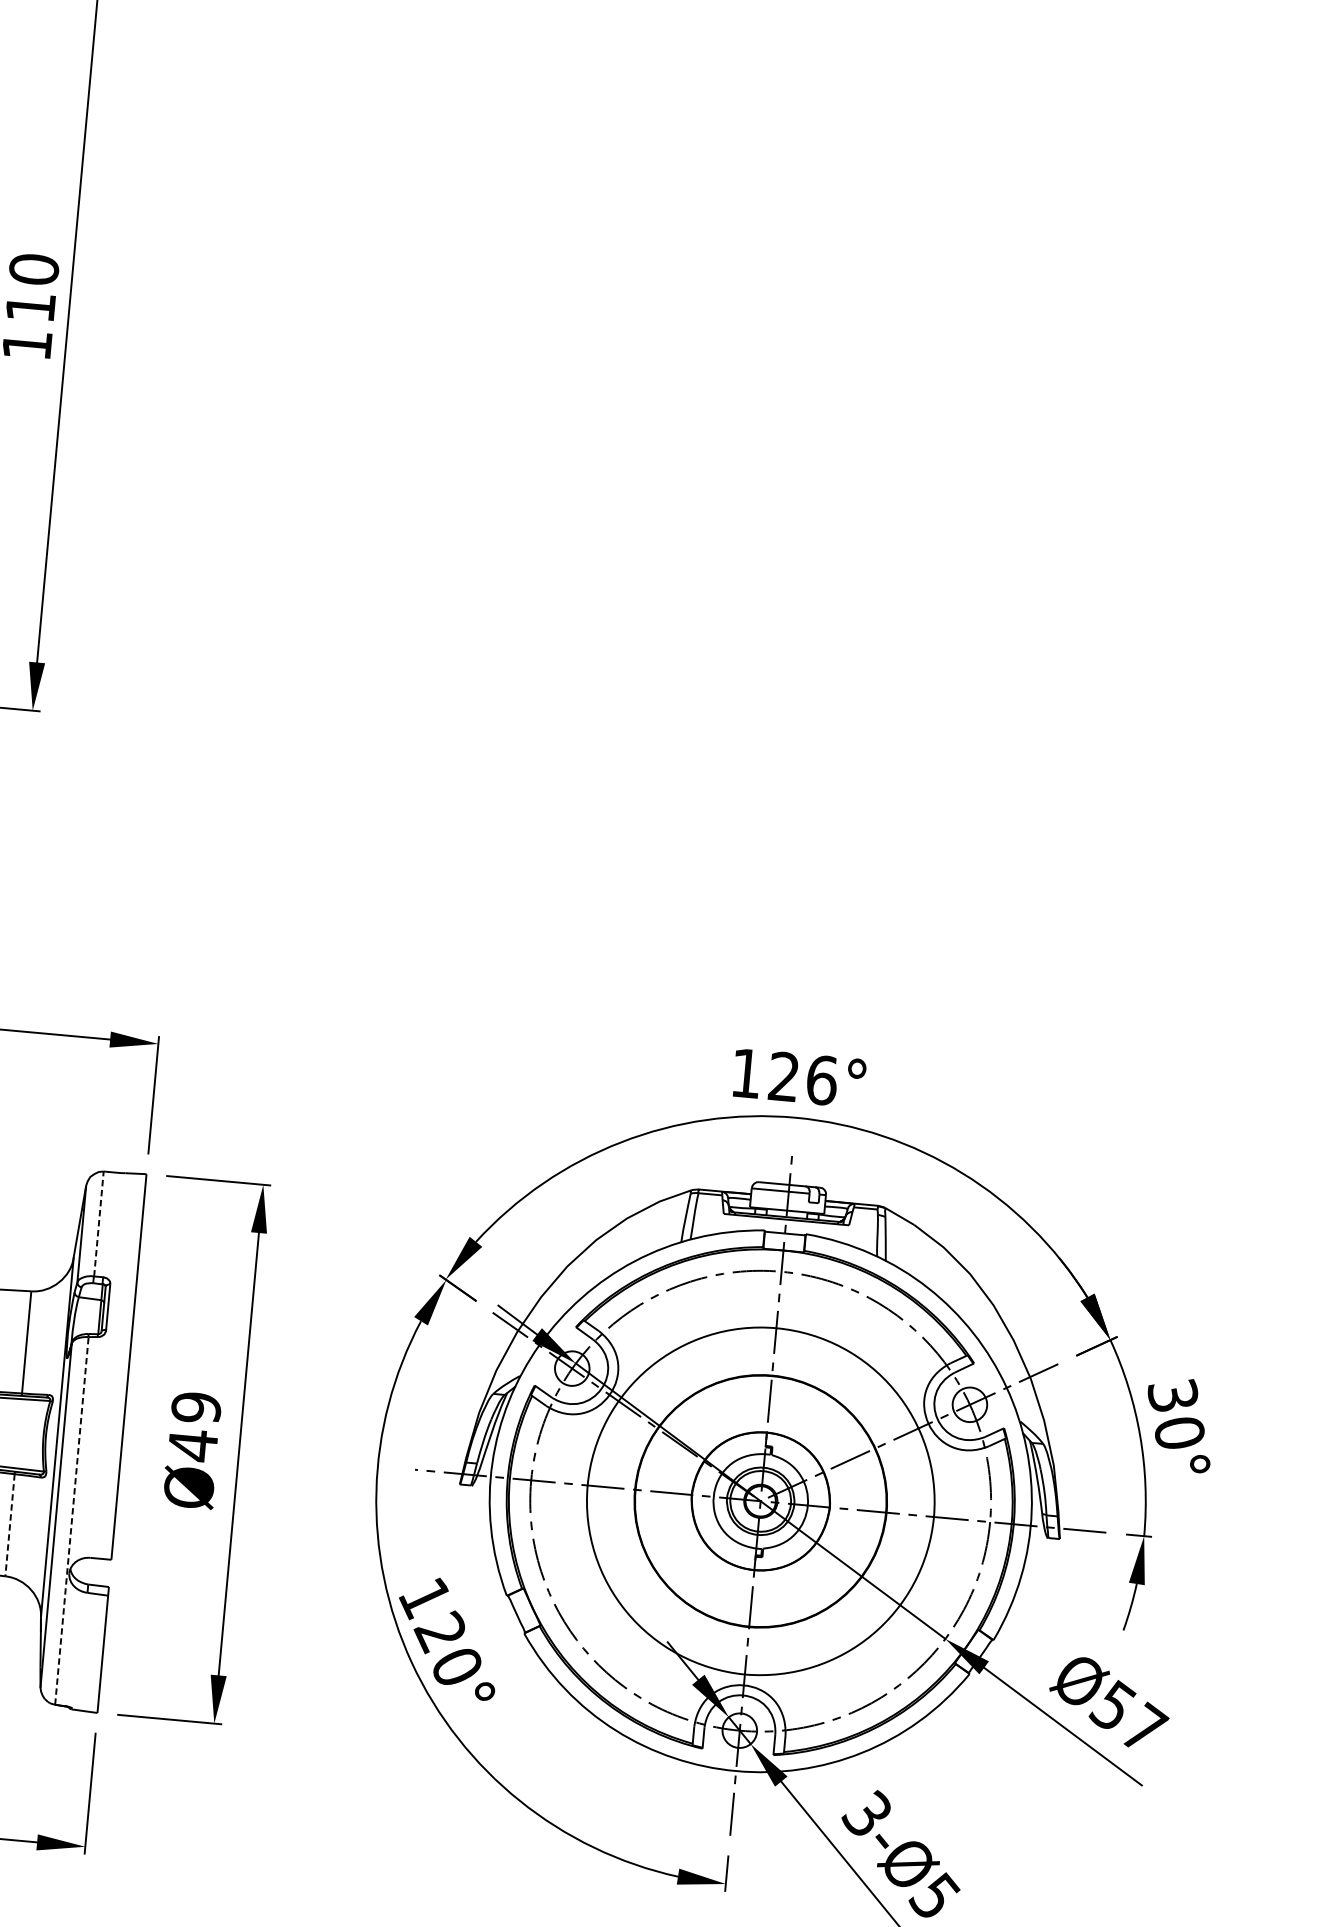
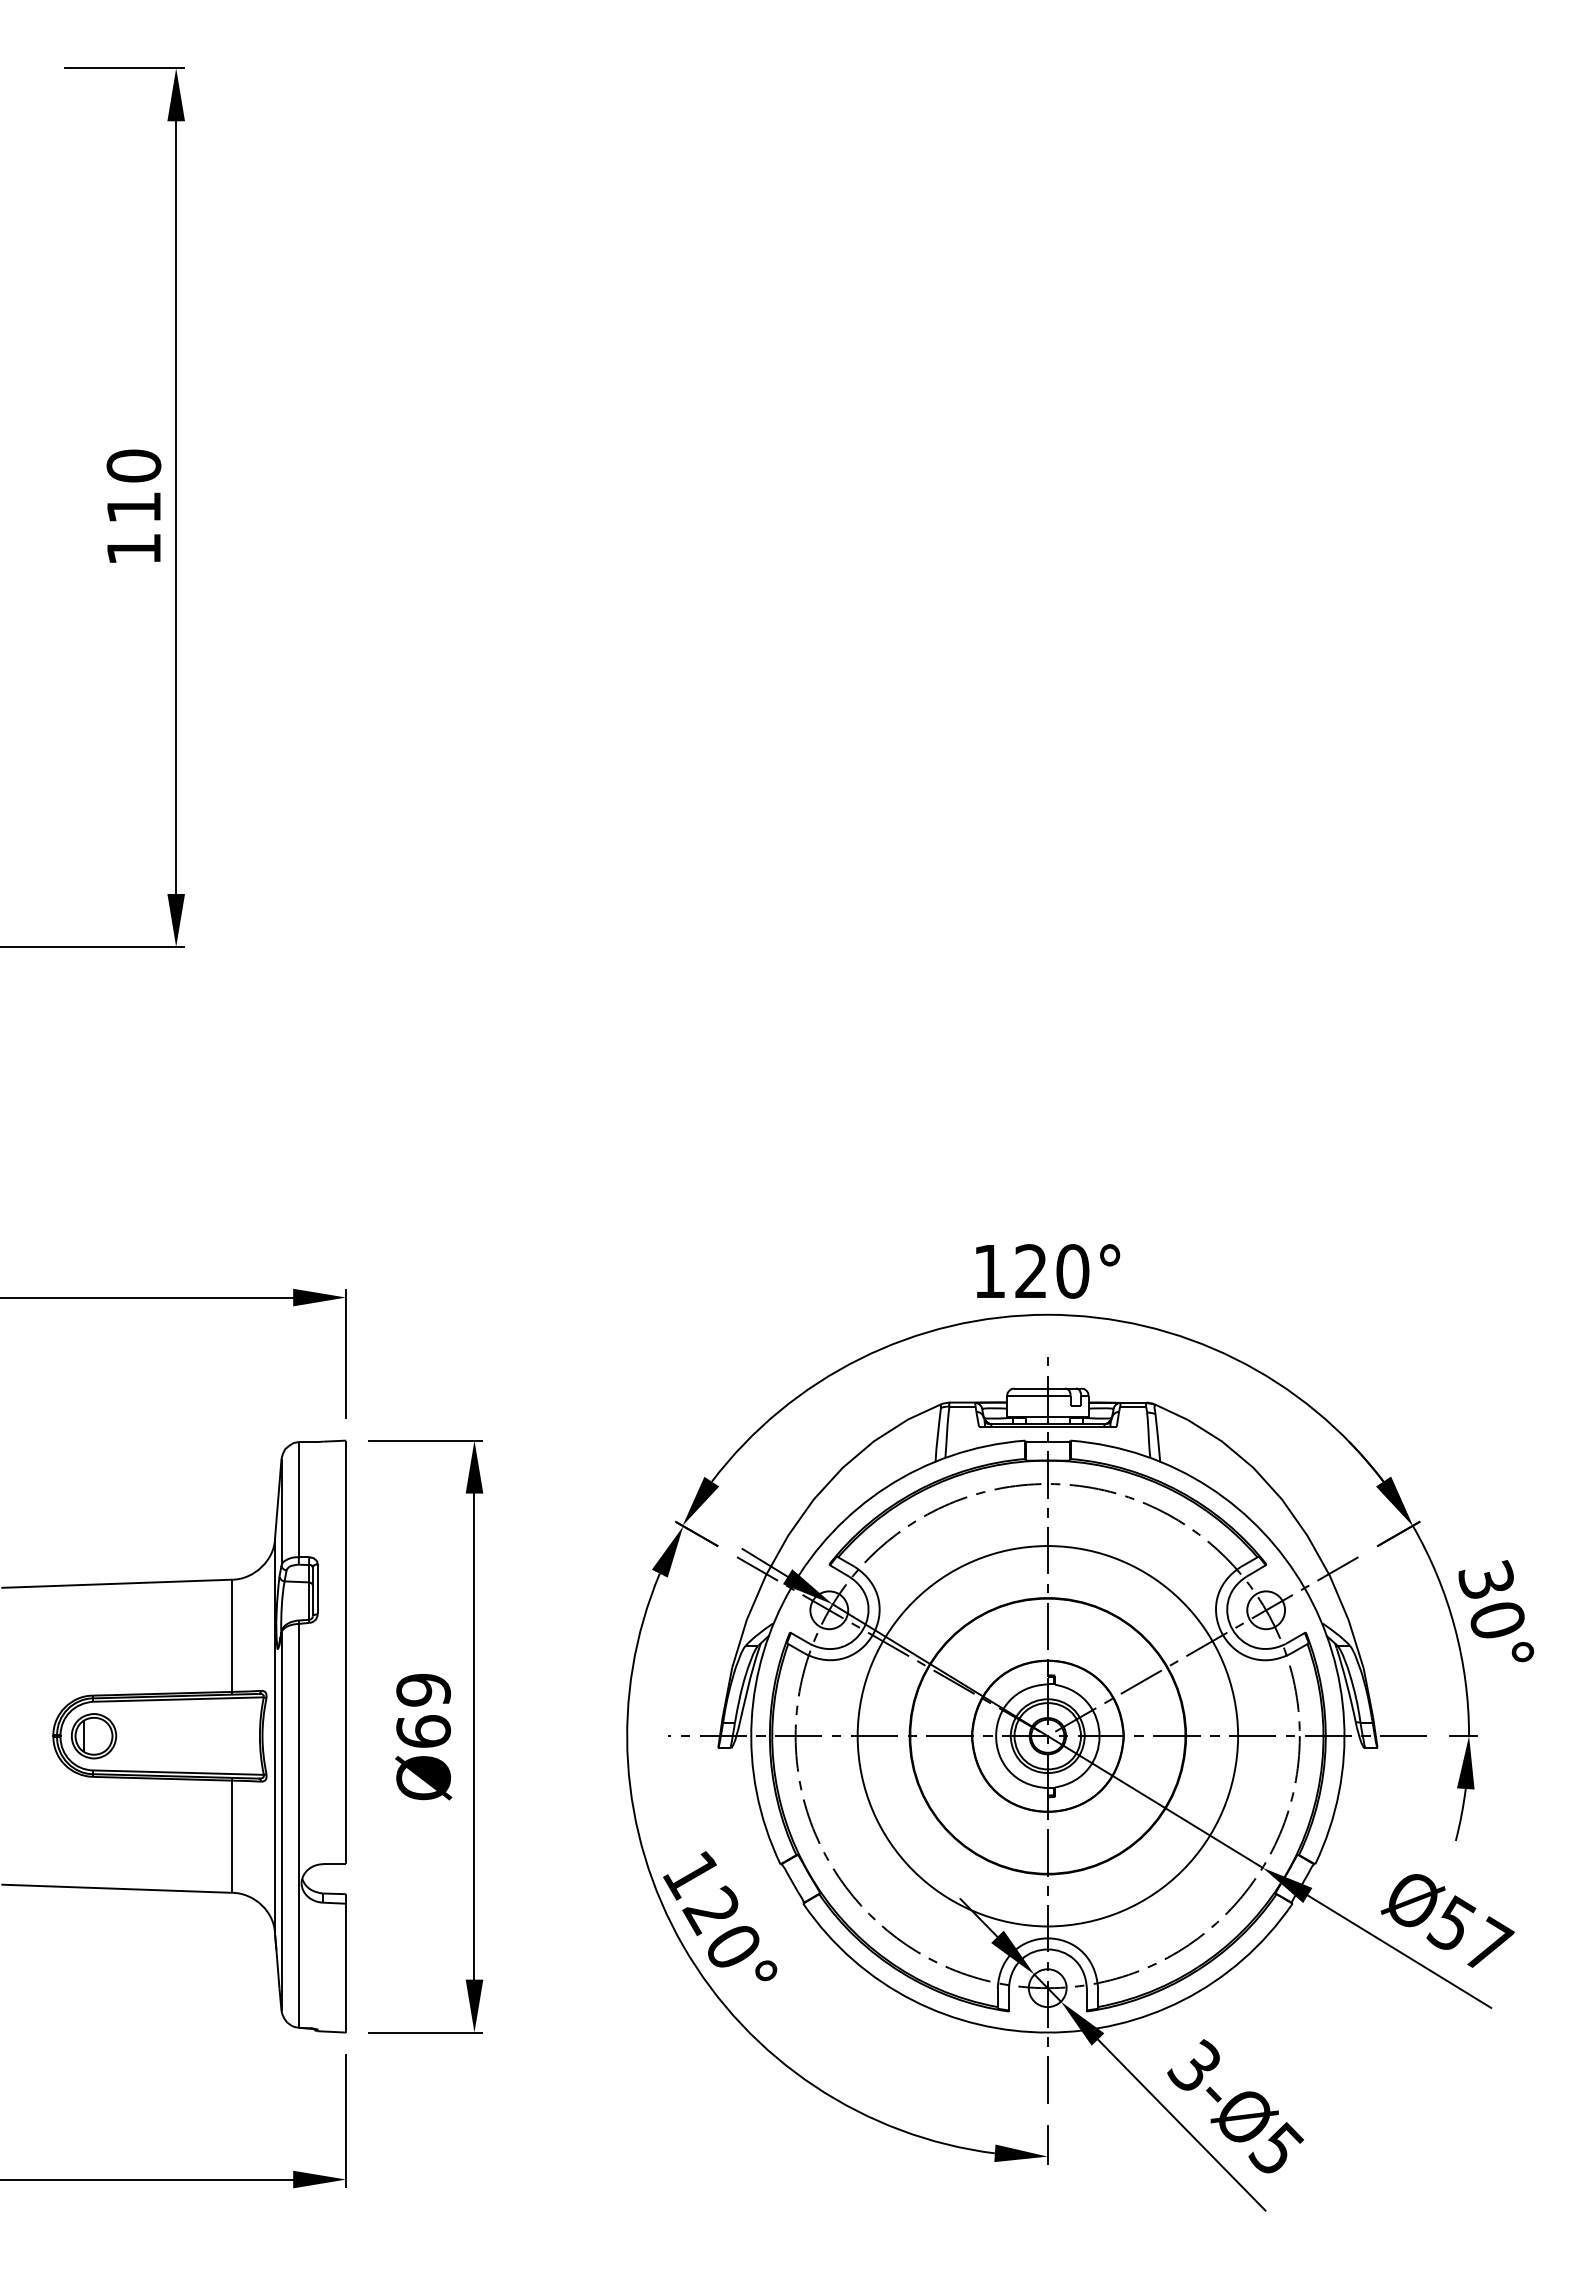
text: (821, 1080) -> (1072, 1271), 126° -> 120°
line: (99, 1223) -> (299, 1499), dashed -> solid
text: (192, 1445) -> (423, 1731), Ø49 -> Ø69
line: (72, 1520) -> (299, 1825), dashed -> solid
line: (10, 1526) -> (232, 1837), dashed -> solid

